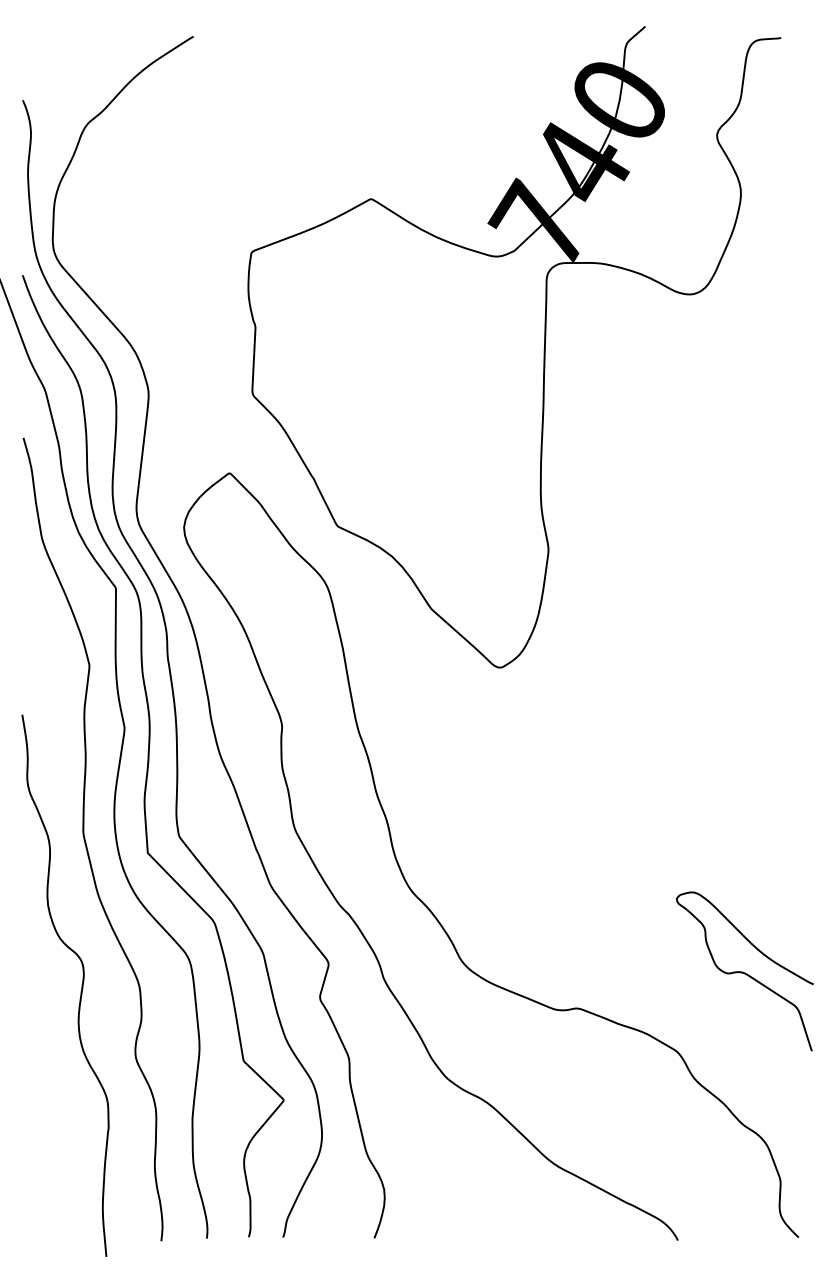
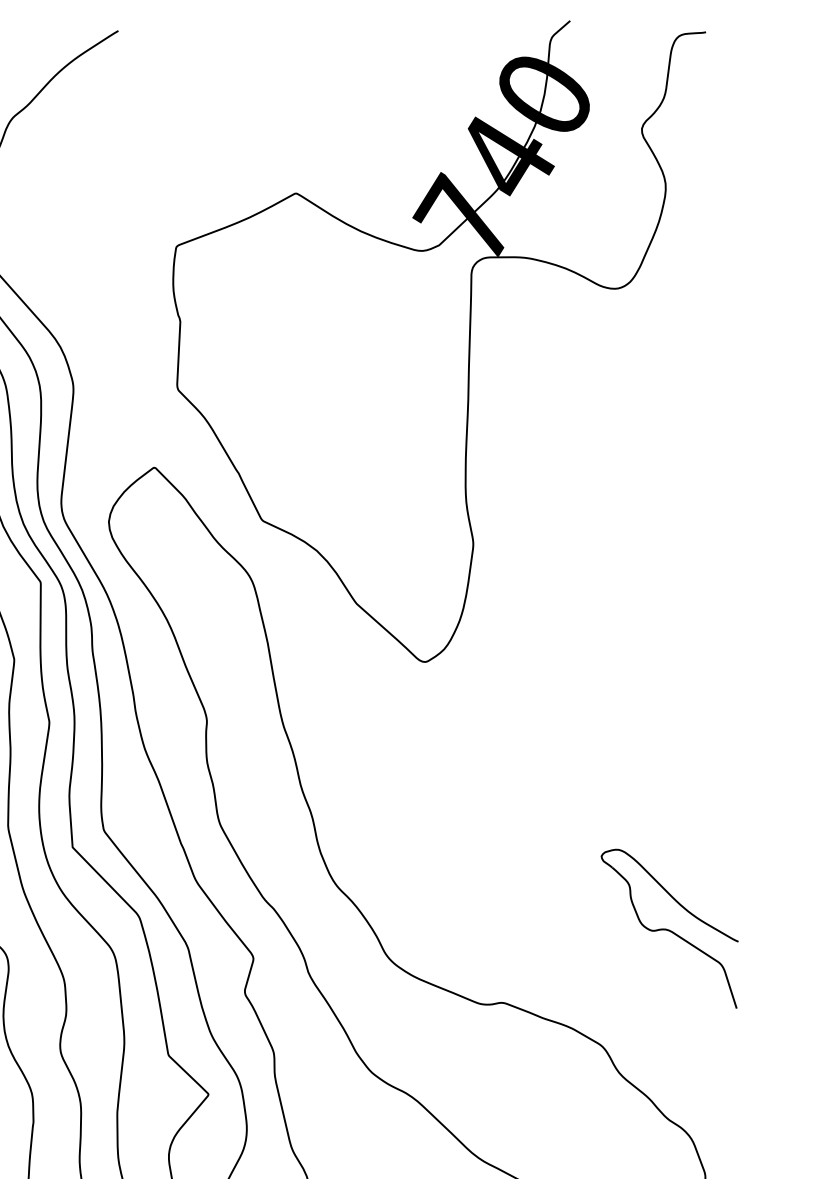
part: (744, 971) -> (669, 928), moved

